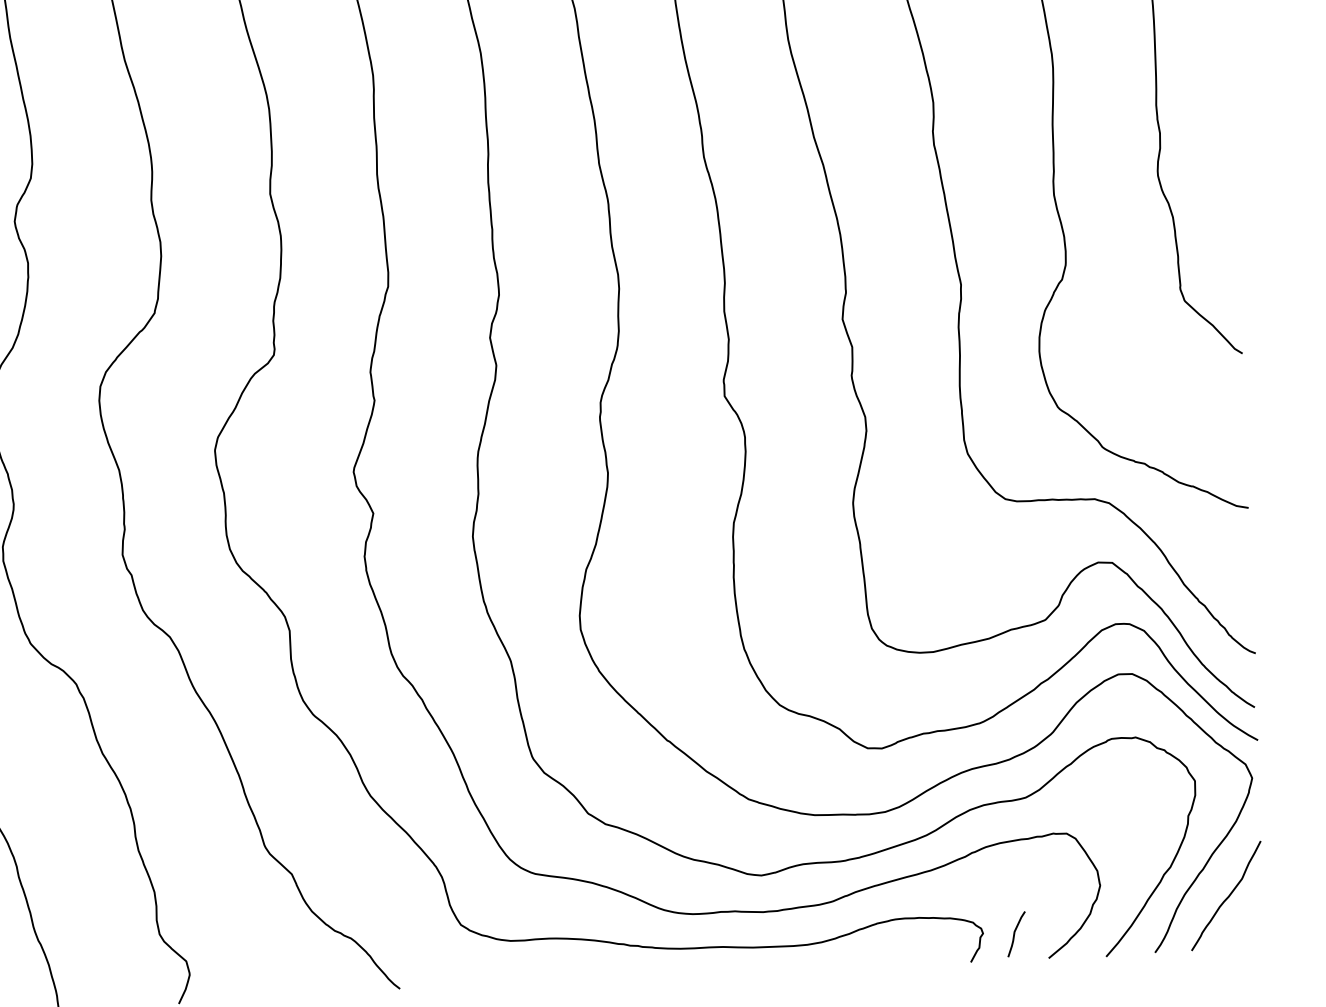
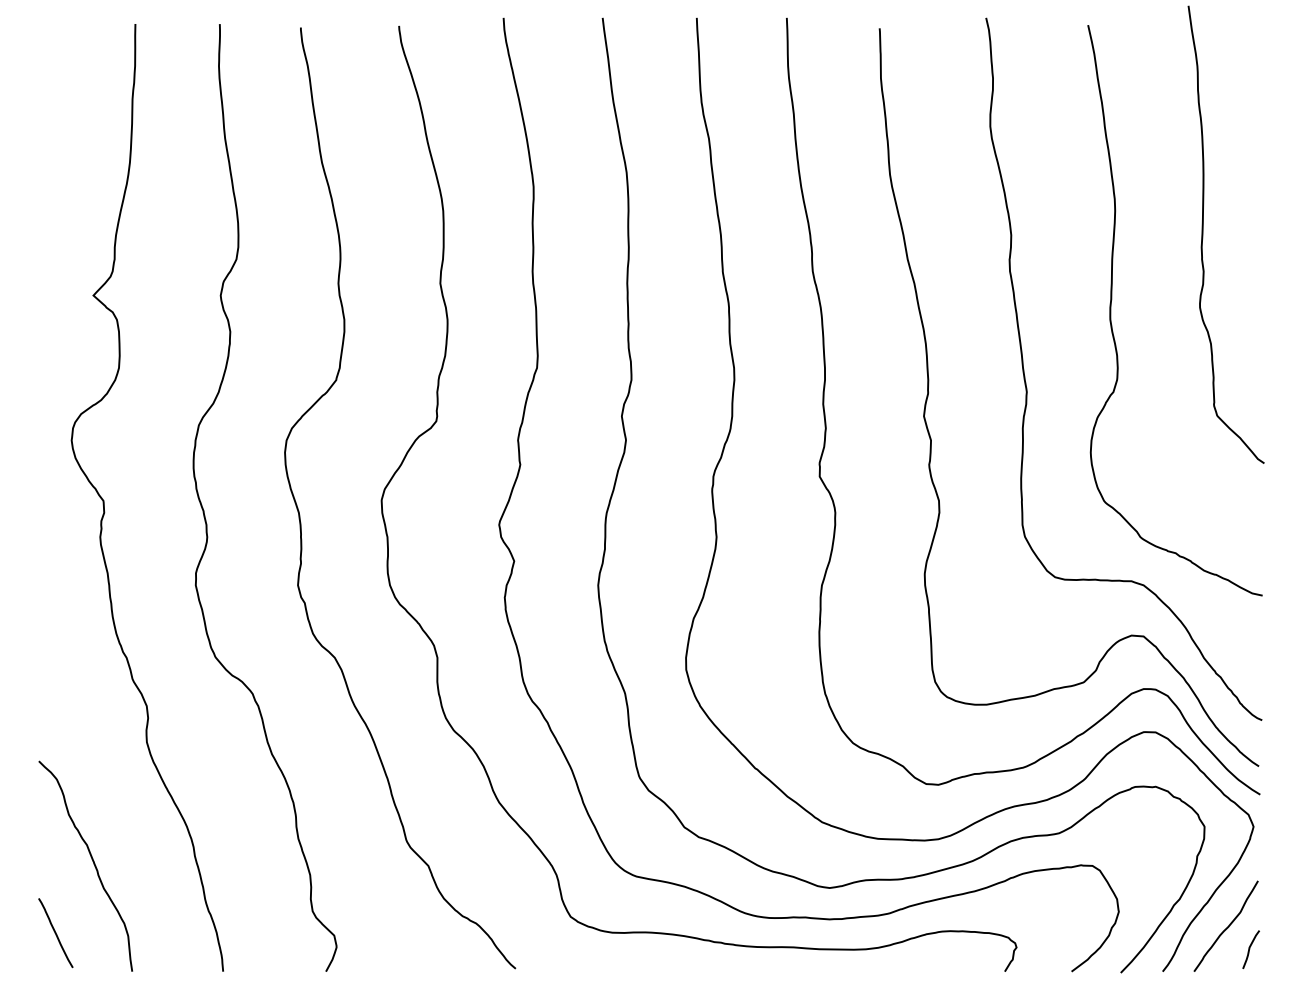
curve: (1015, 934) -> (1250, 949), moved

